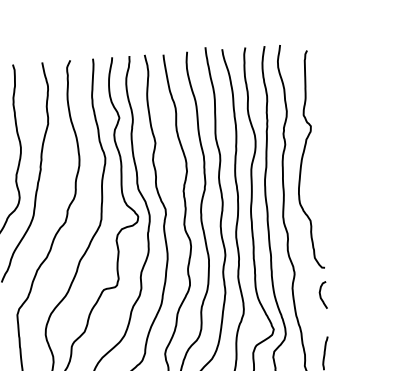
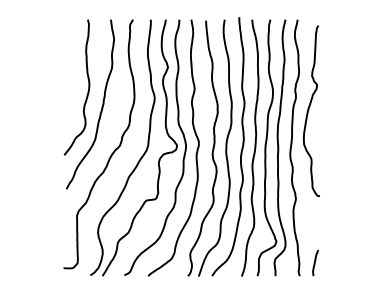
curve: (321, 295) -> (315, 217), removed

